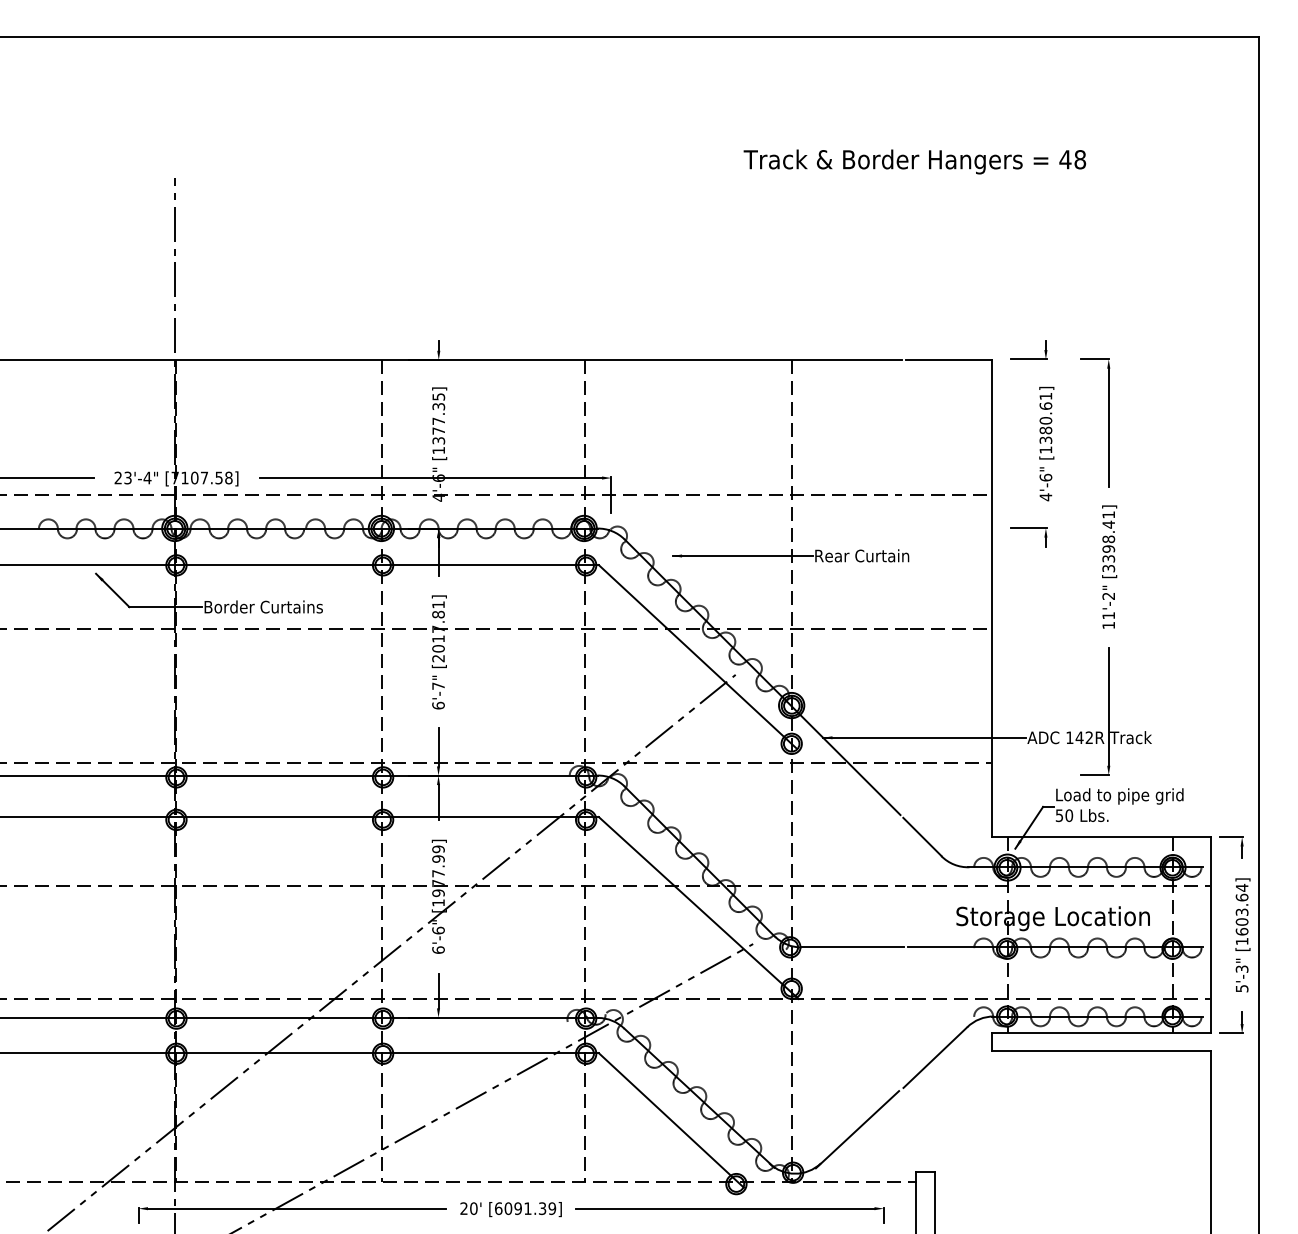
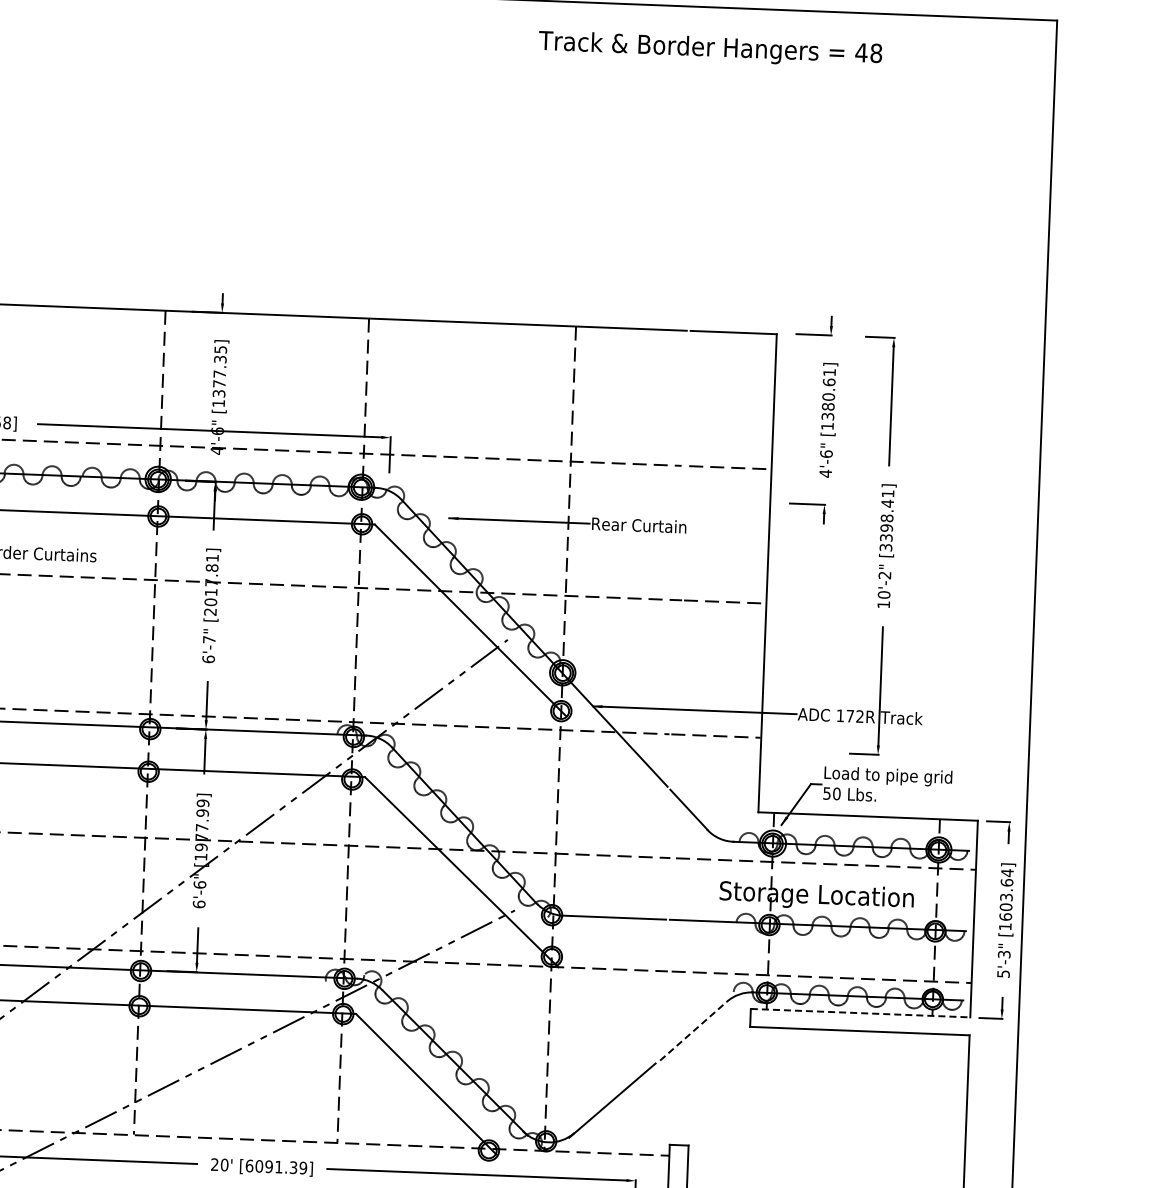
text: (914, 161) -> (710, 48), moved
text: (1108, 615) -> (883, 594), 11'-2" -> 10'-2"
text: (1079, 737) -> (850, 715), 142R -> 172R
line: (1101, 1033) -> (860, 1013), solid -> dashed
line: (935, 1057) -> (693, 1031), solid -> dashed

